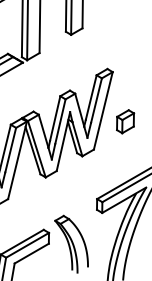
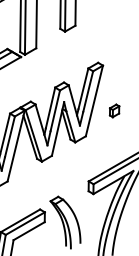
part: (125, 121) -> (114, 110), size x0.6

